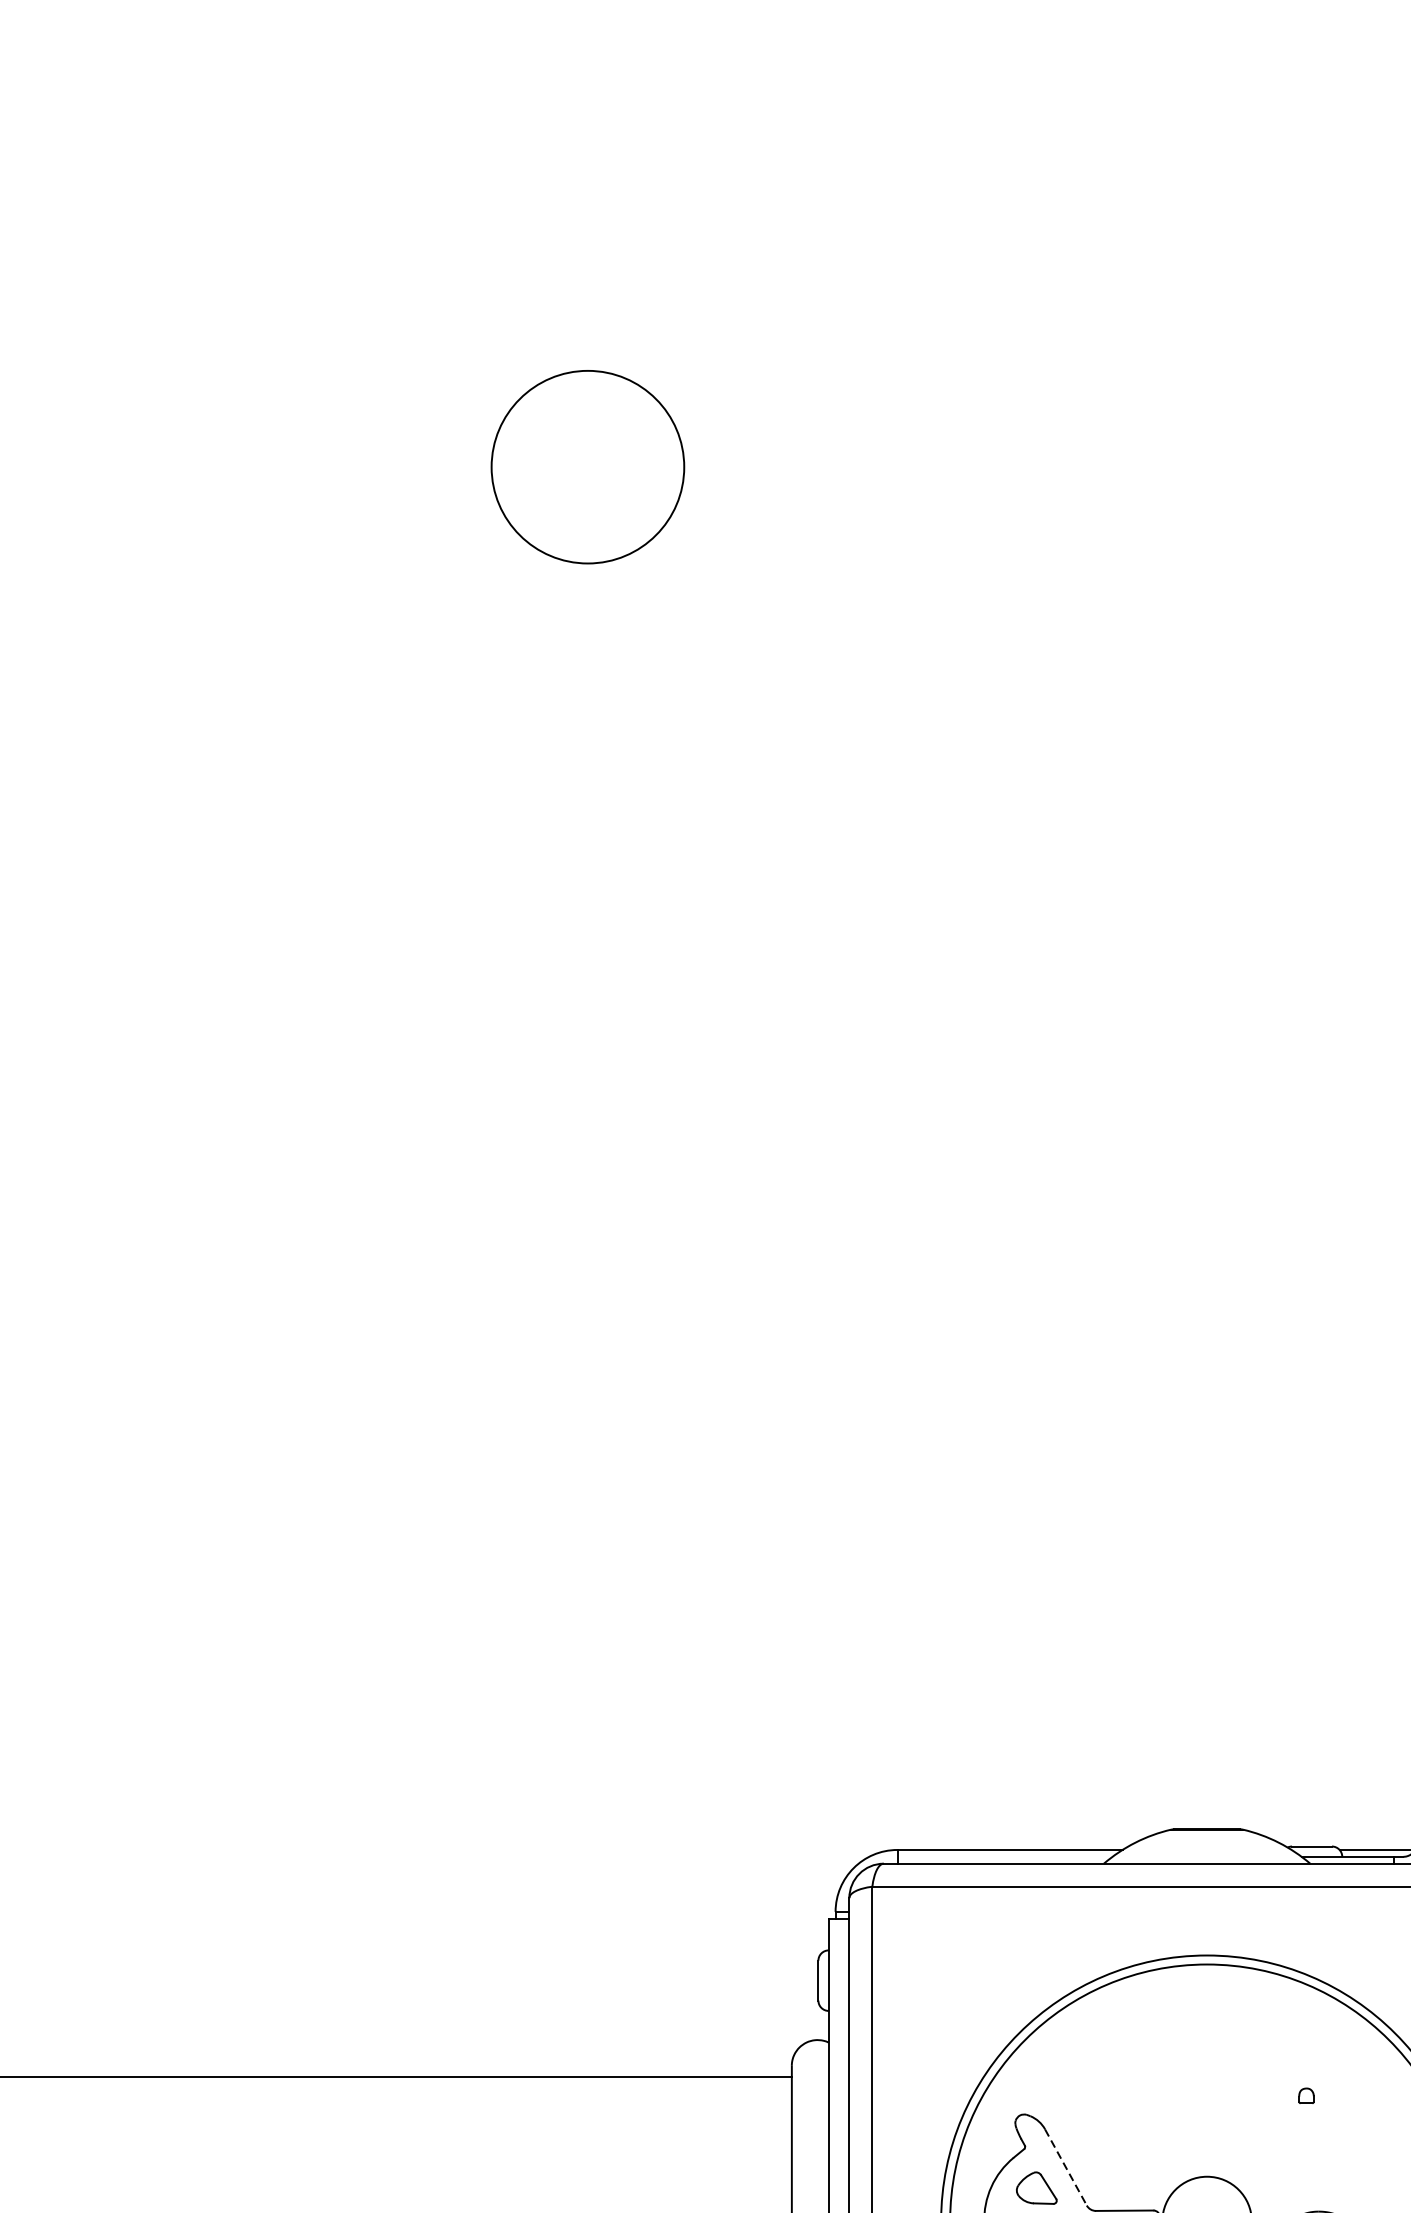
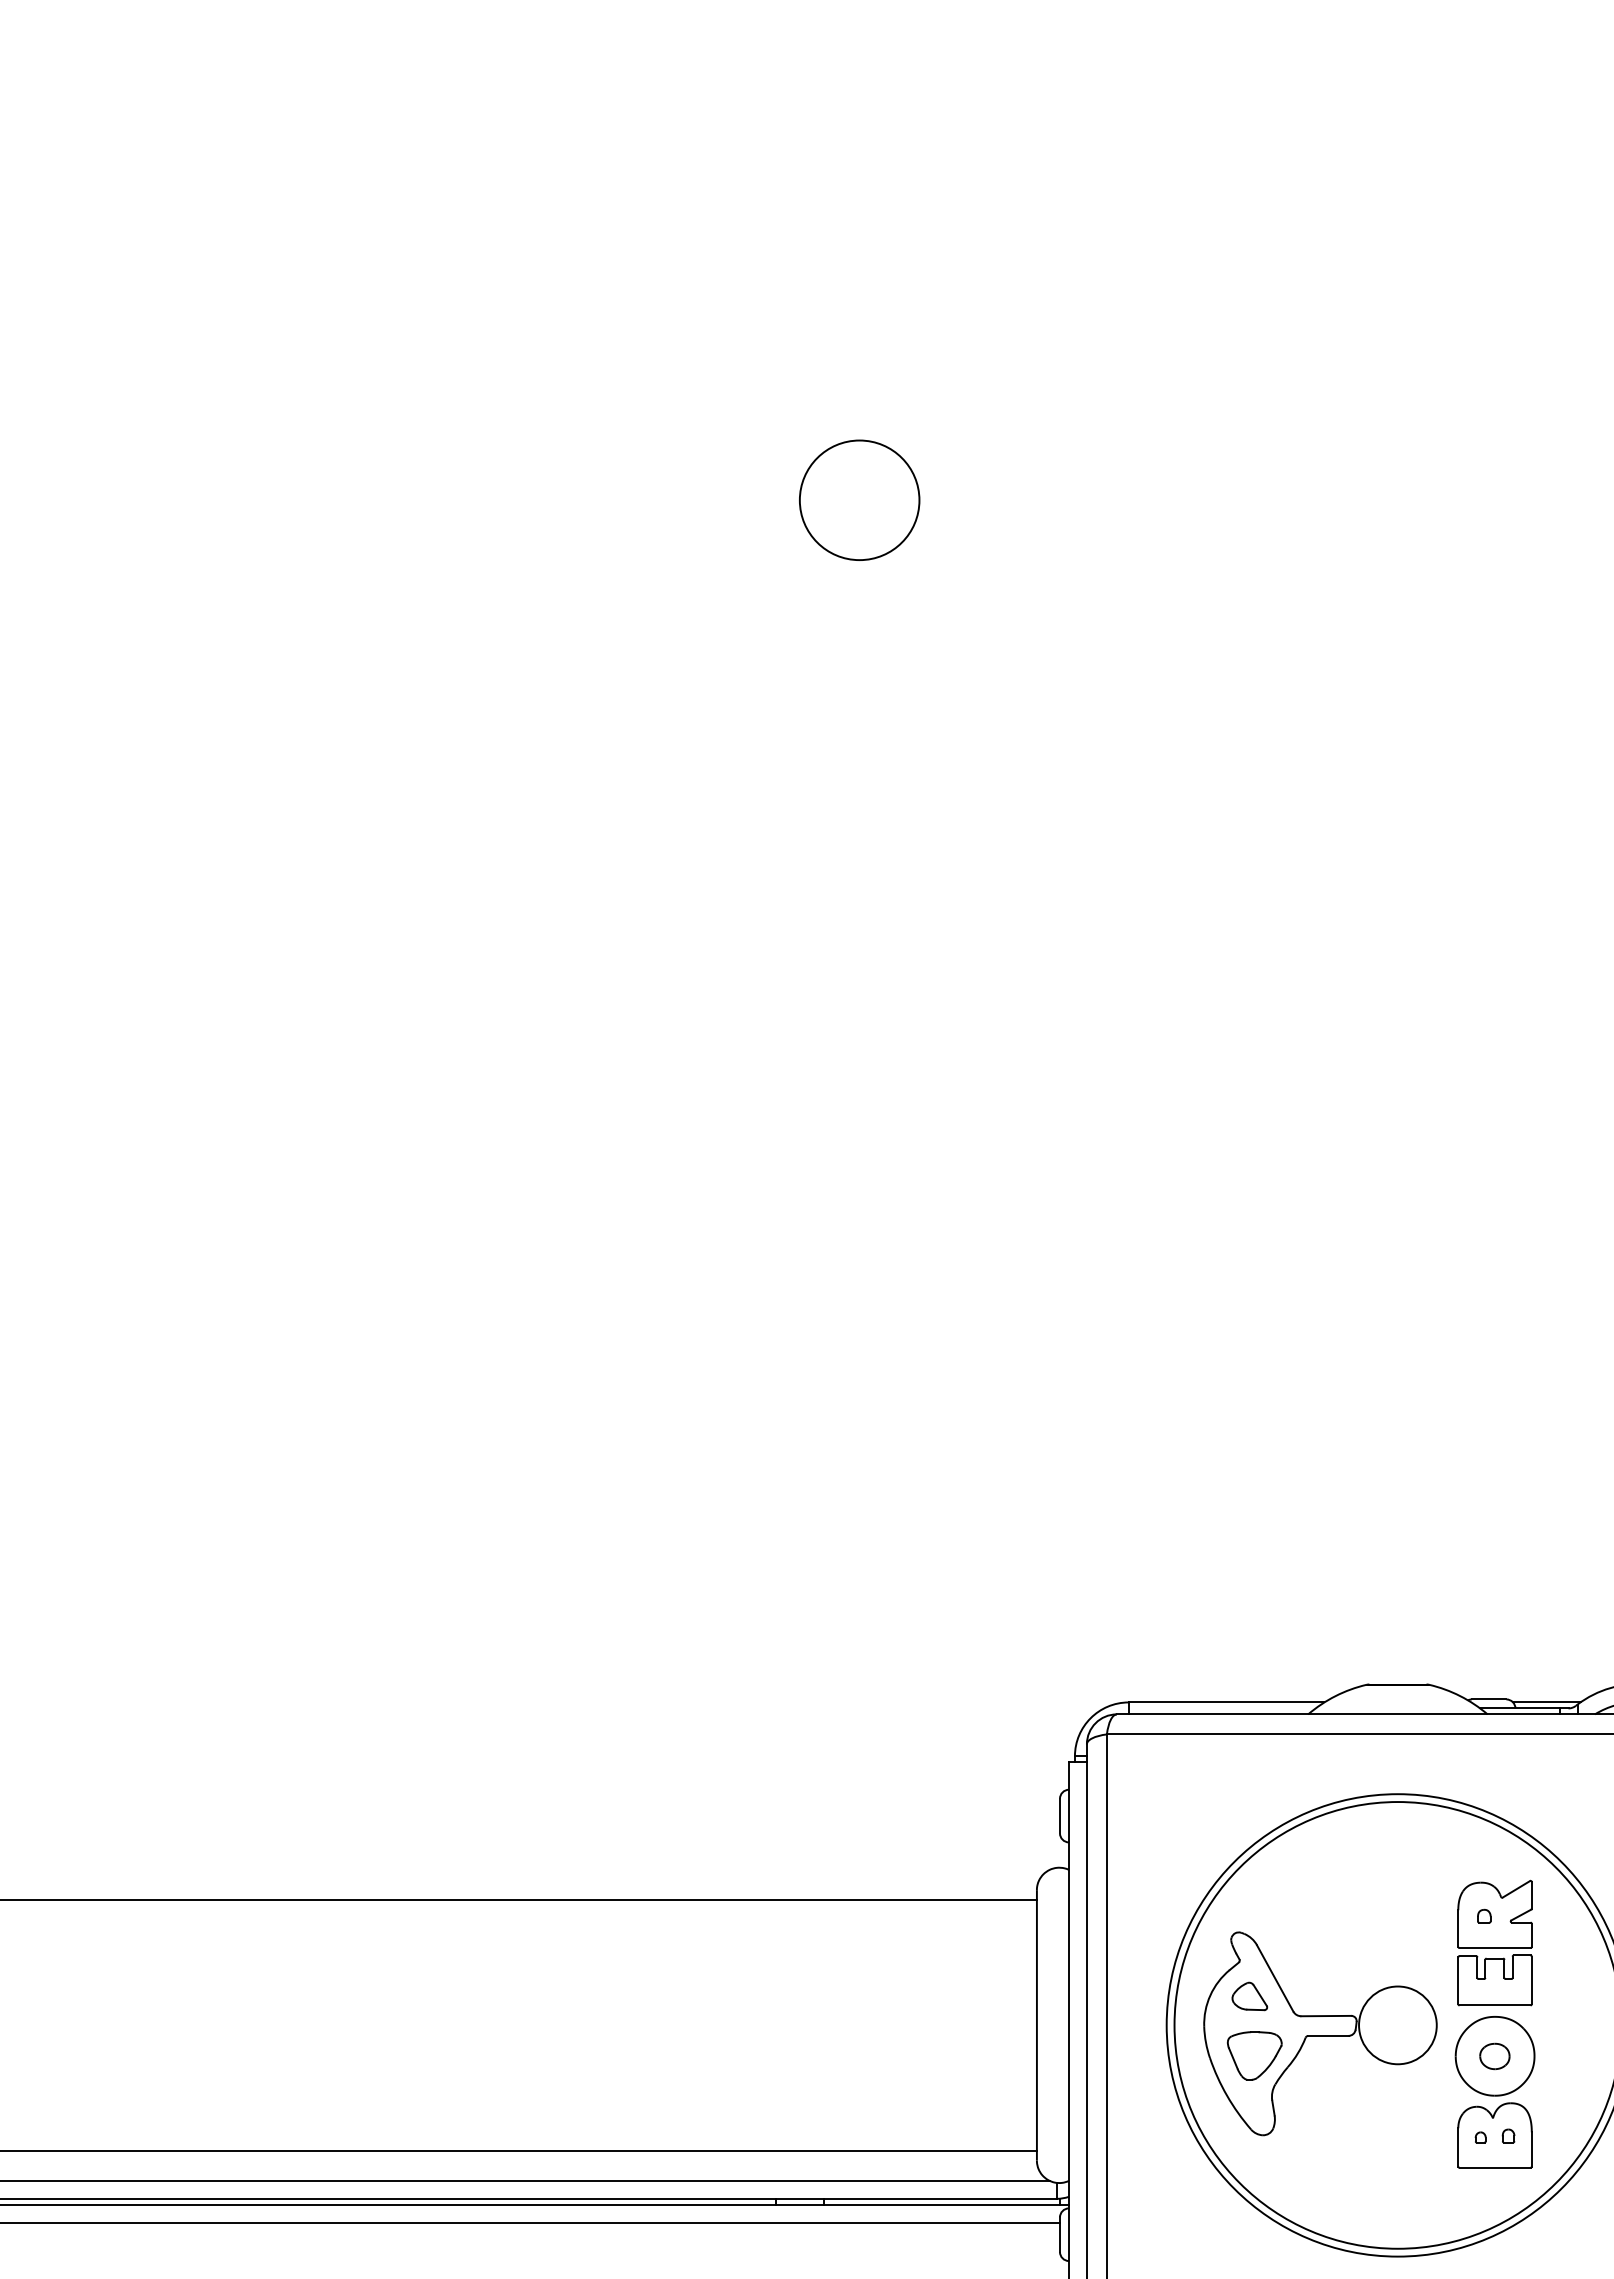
circle: (587, 467) -> (859, 500), size x0.71
part: (1318, 2126) -> (1494, 1942), added
line: (1066, 2167) -> (1275, 1978), dashed -> solid

